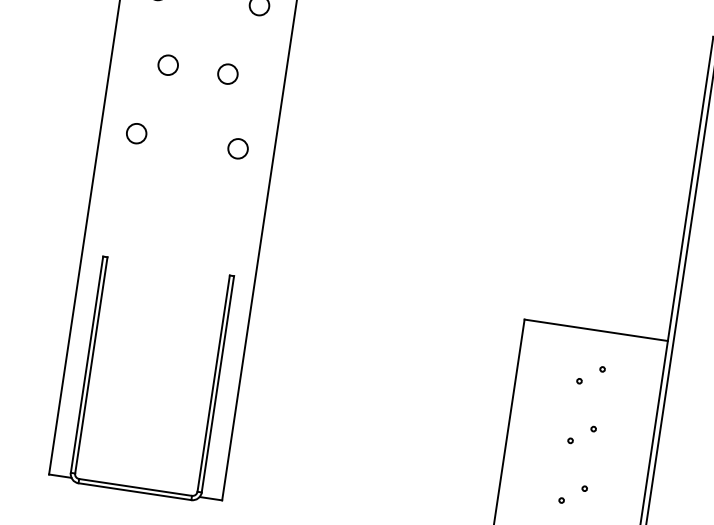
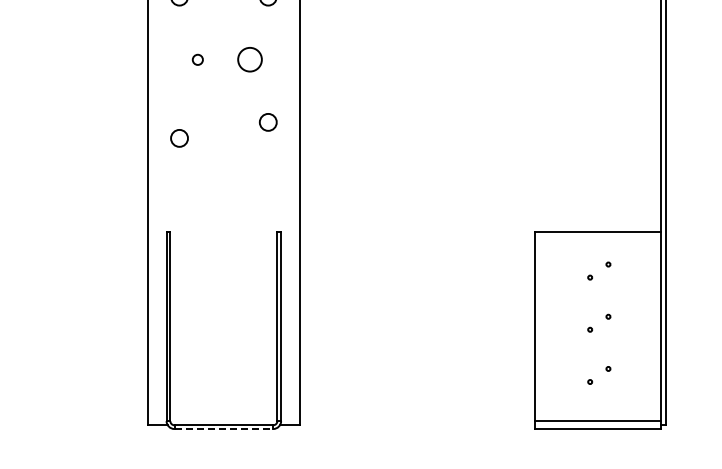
circle: (167, 64) -> (197, 59), size x0.6
circle: (227, 73) -> (249, 59), size x1.4
circle: (136, 133) -> (179, 138), moved
line: (135, 492) -> (224, 429), solid -> dashed

